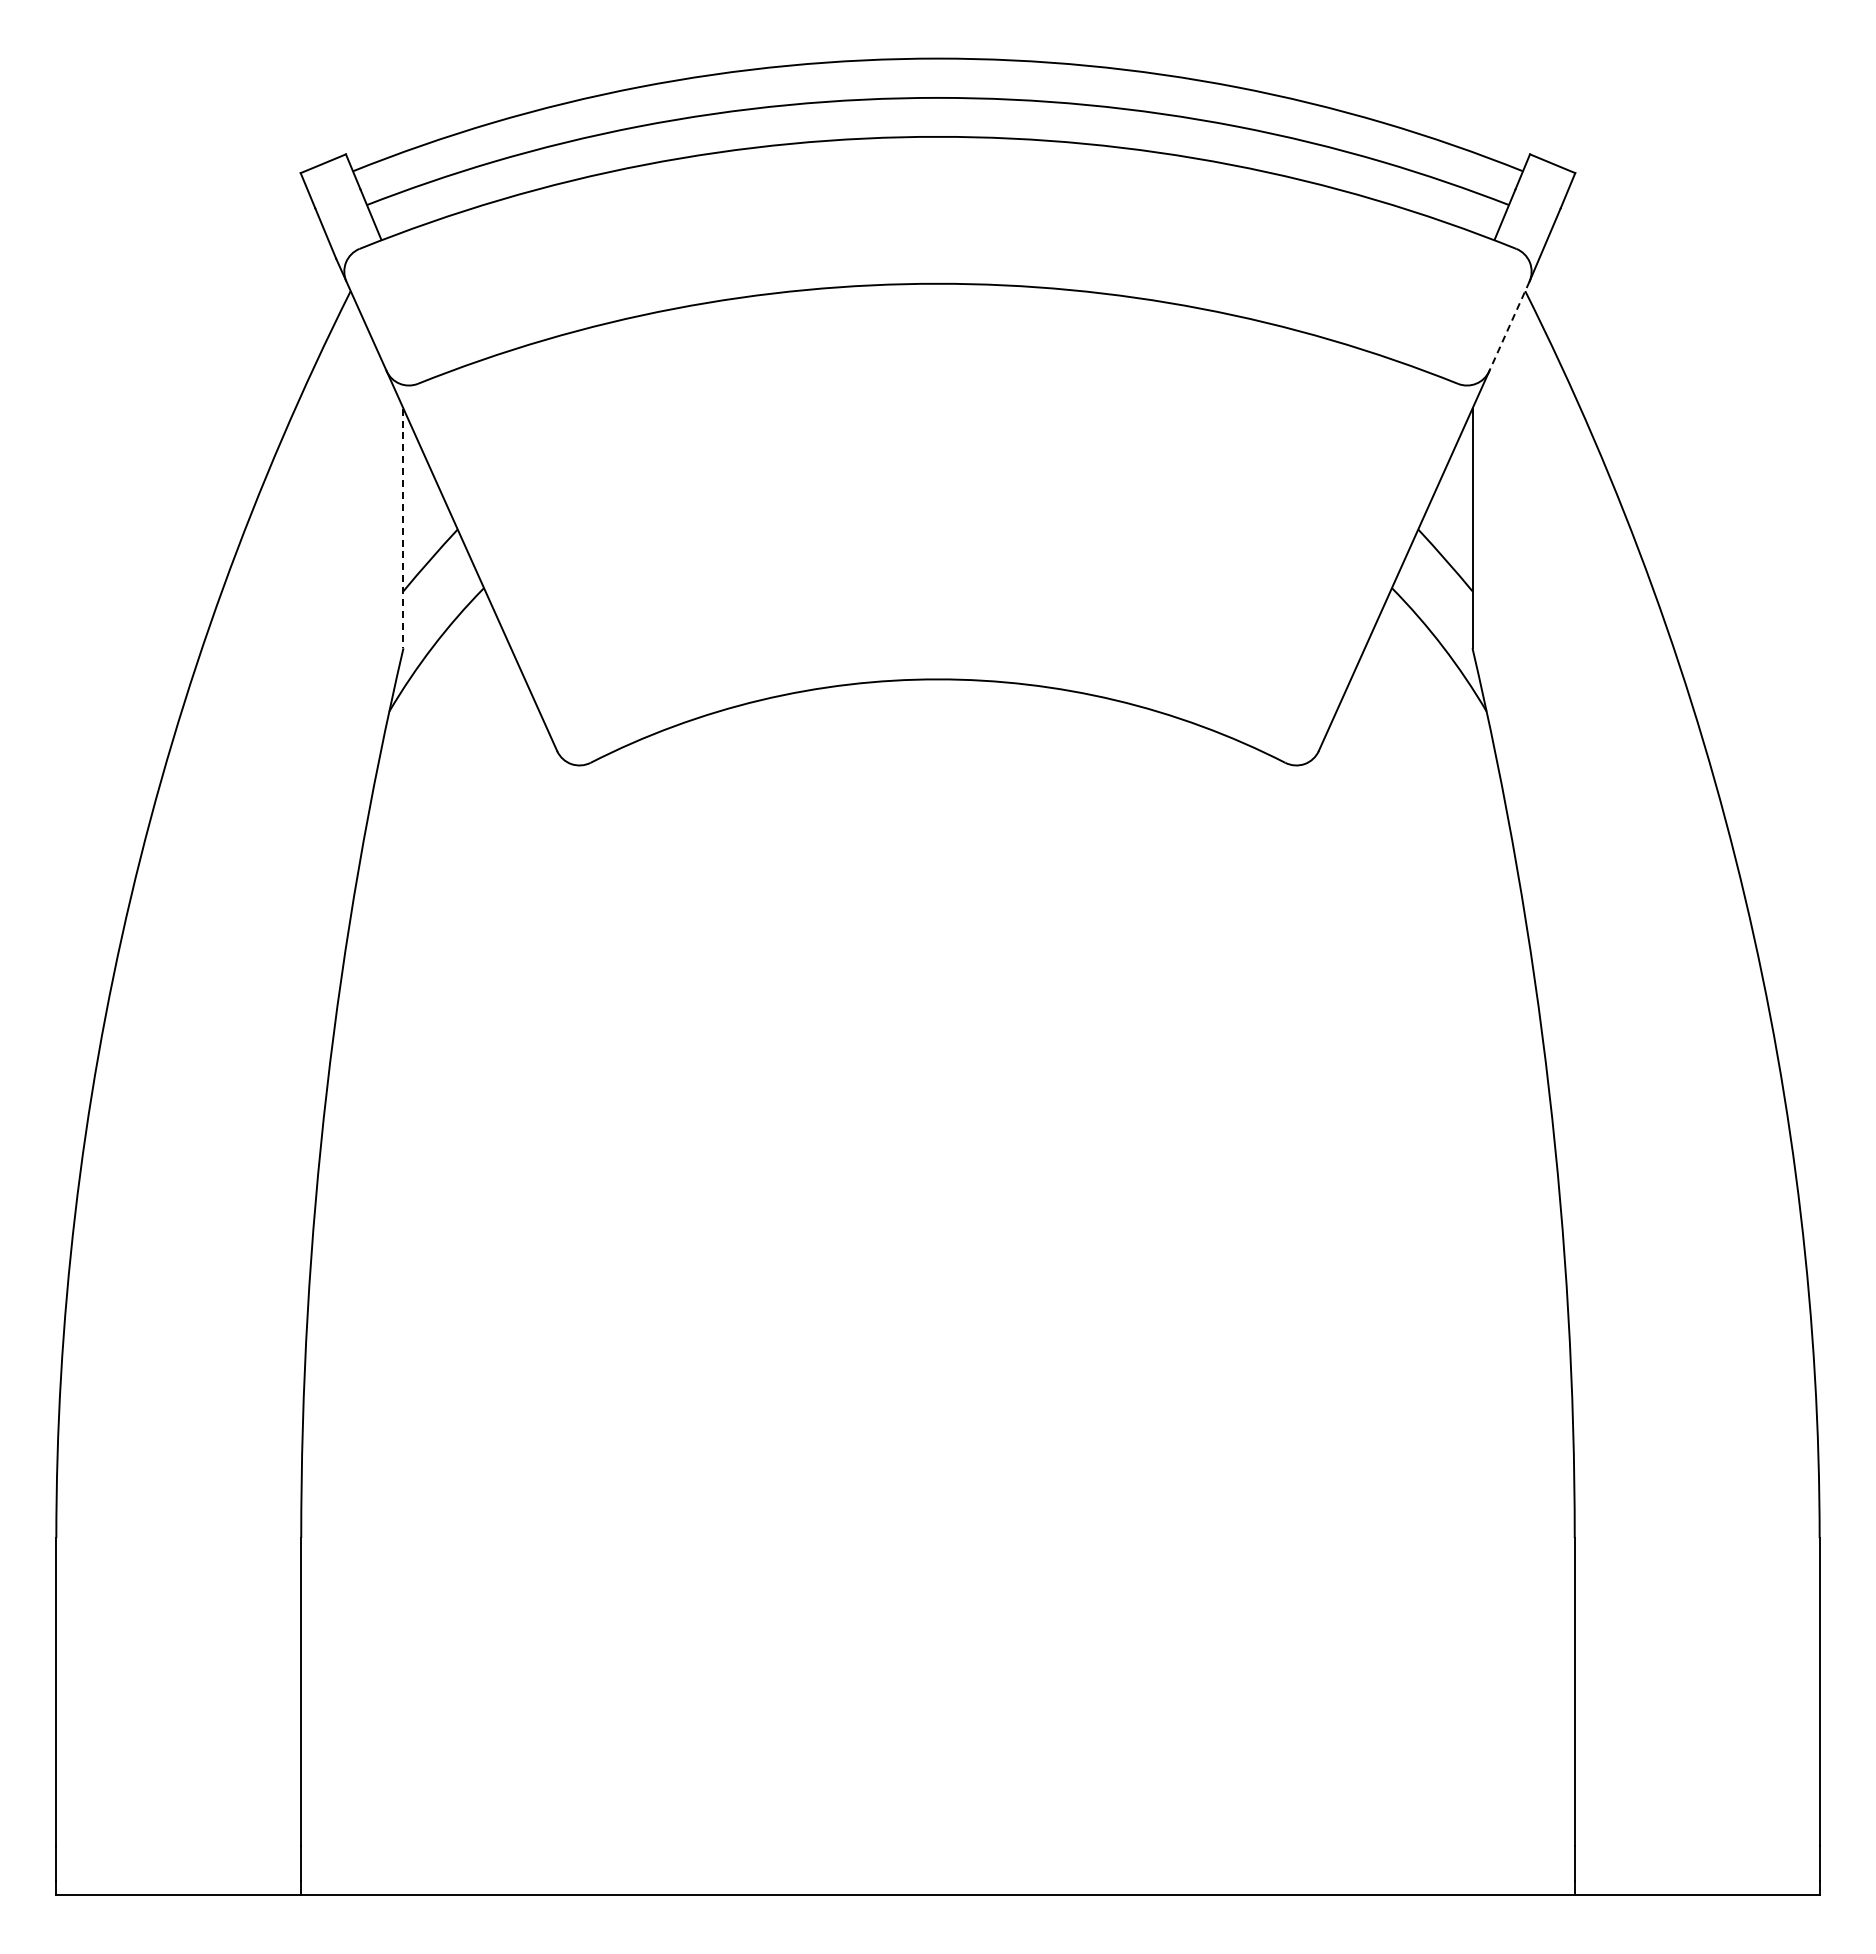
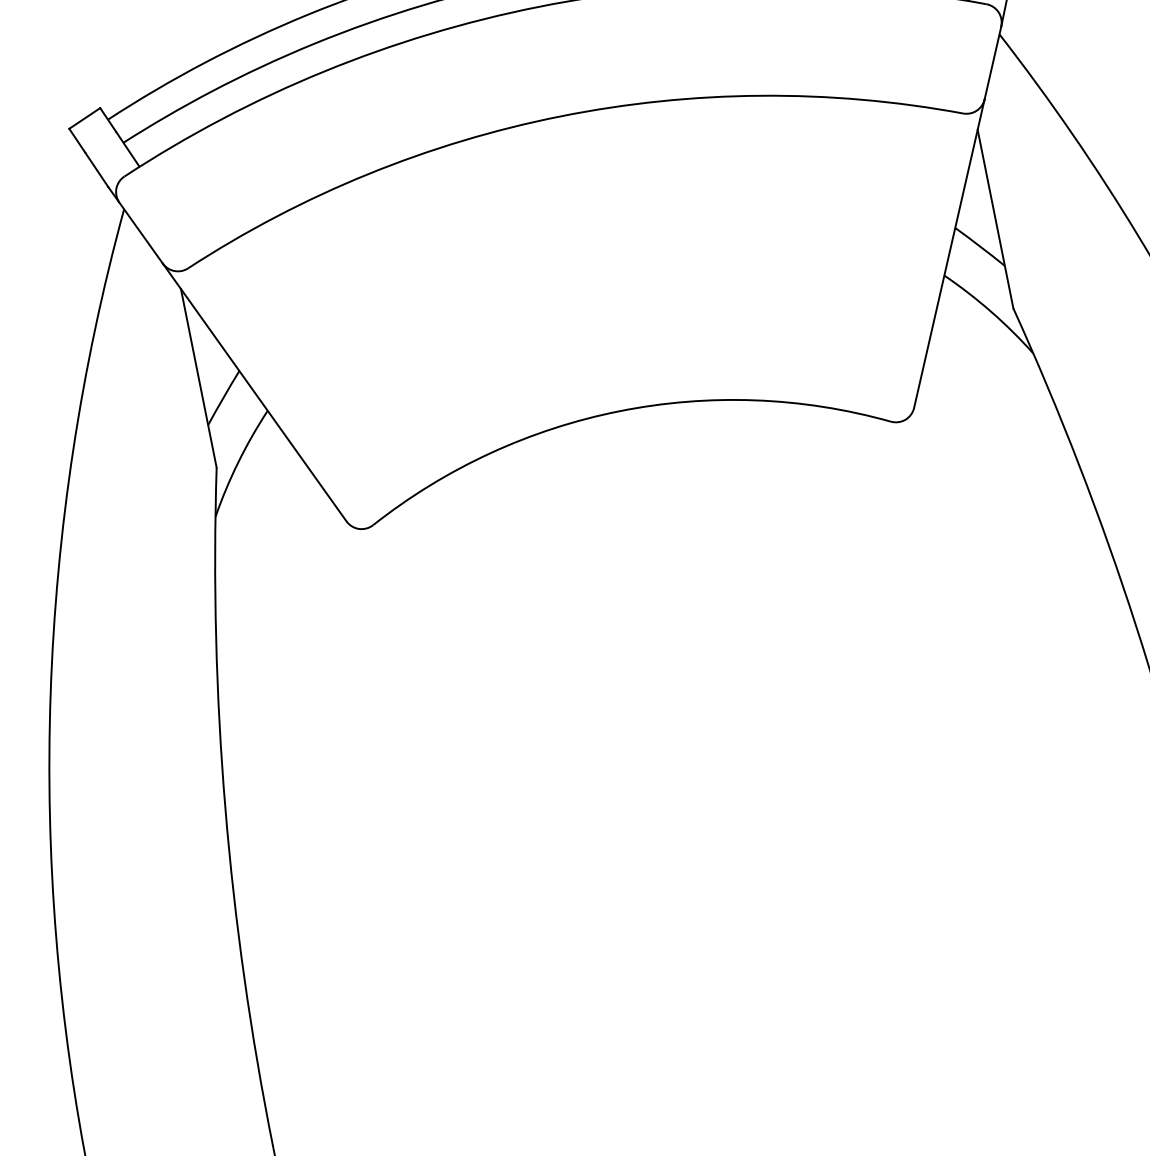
line: (1509, 326) -> (993, 63), dashed -> solid
line: (403, 528) -> (198, 378), dashed -> solid

